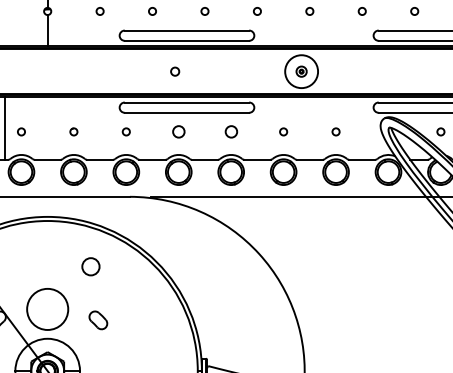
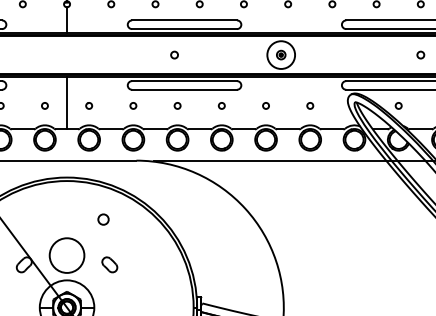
line: (5, 127) -> (67, 102), moved
circle: (178, 131) -> (177, 105), size x0.62
circle: (230, 131) -> (221, 105), size x0.62
circle: (90, 266) -> (103, 219), size x0.71

